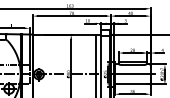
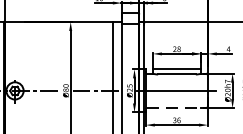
line: (130, 84) -> (173, 108), solid -> dashed

